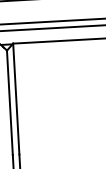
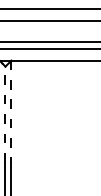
line: (16, 99) -> (11, 111), solid -> dashed
line: (9, 102) -> (5, 114), solid -> dashed

